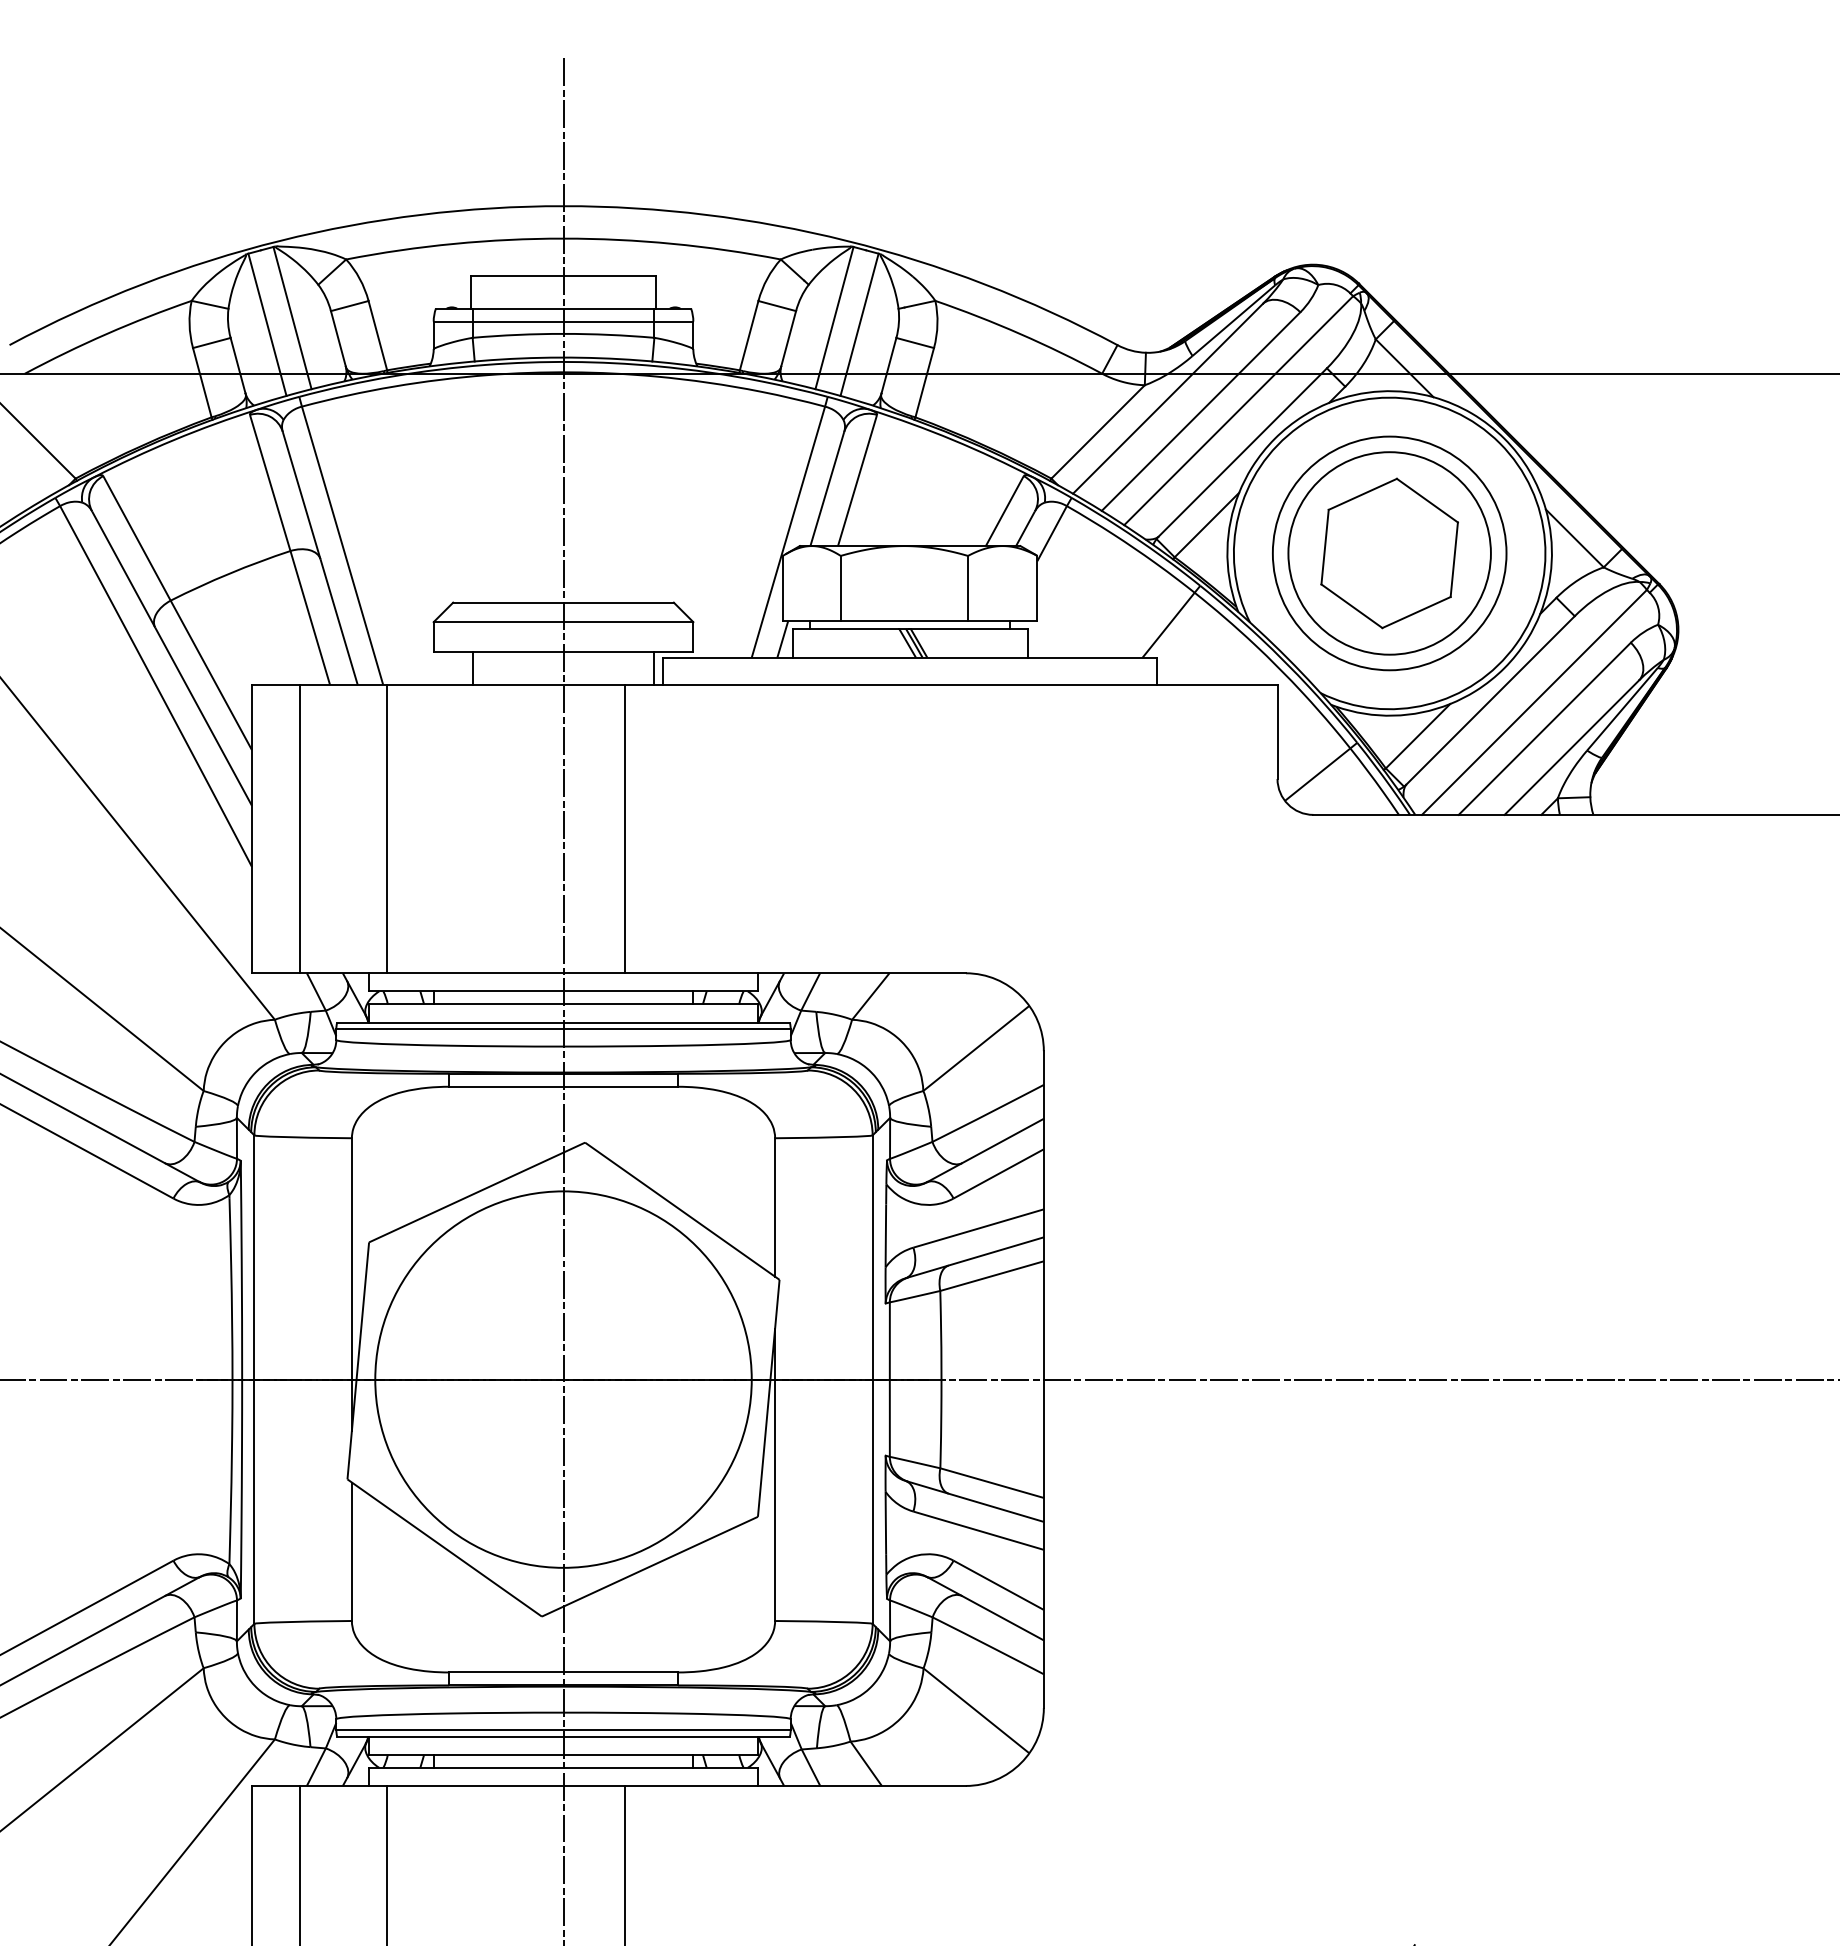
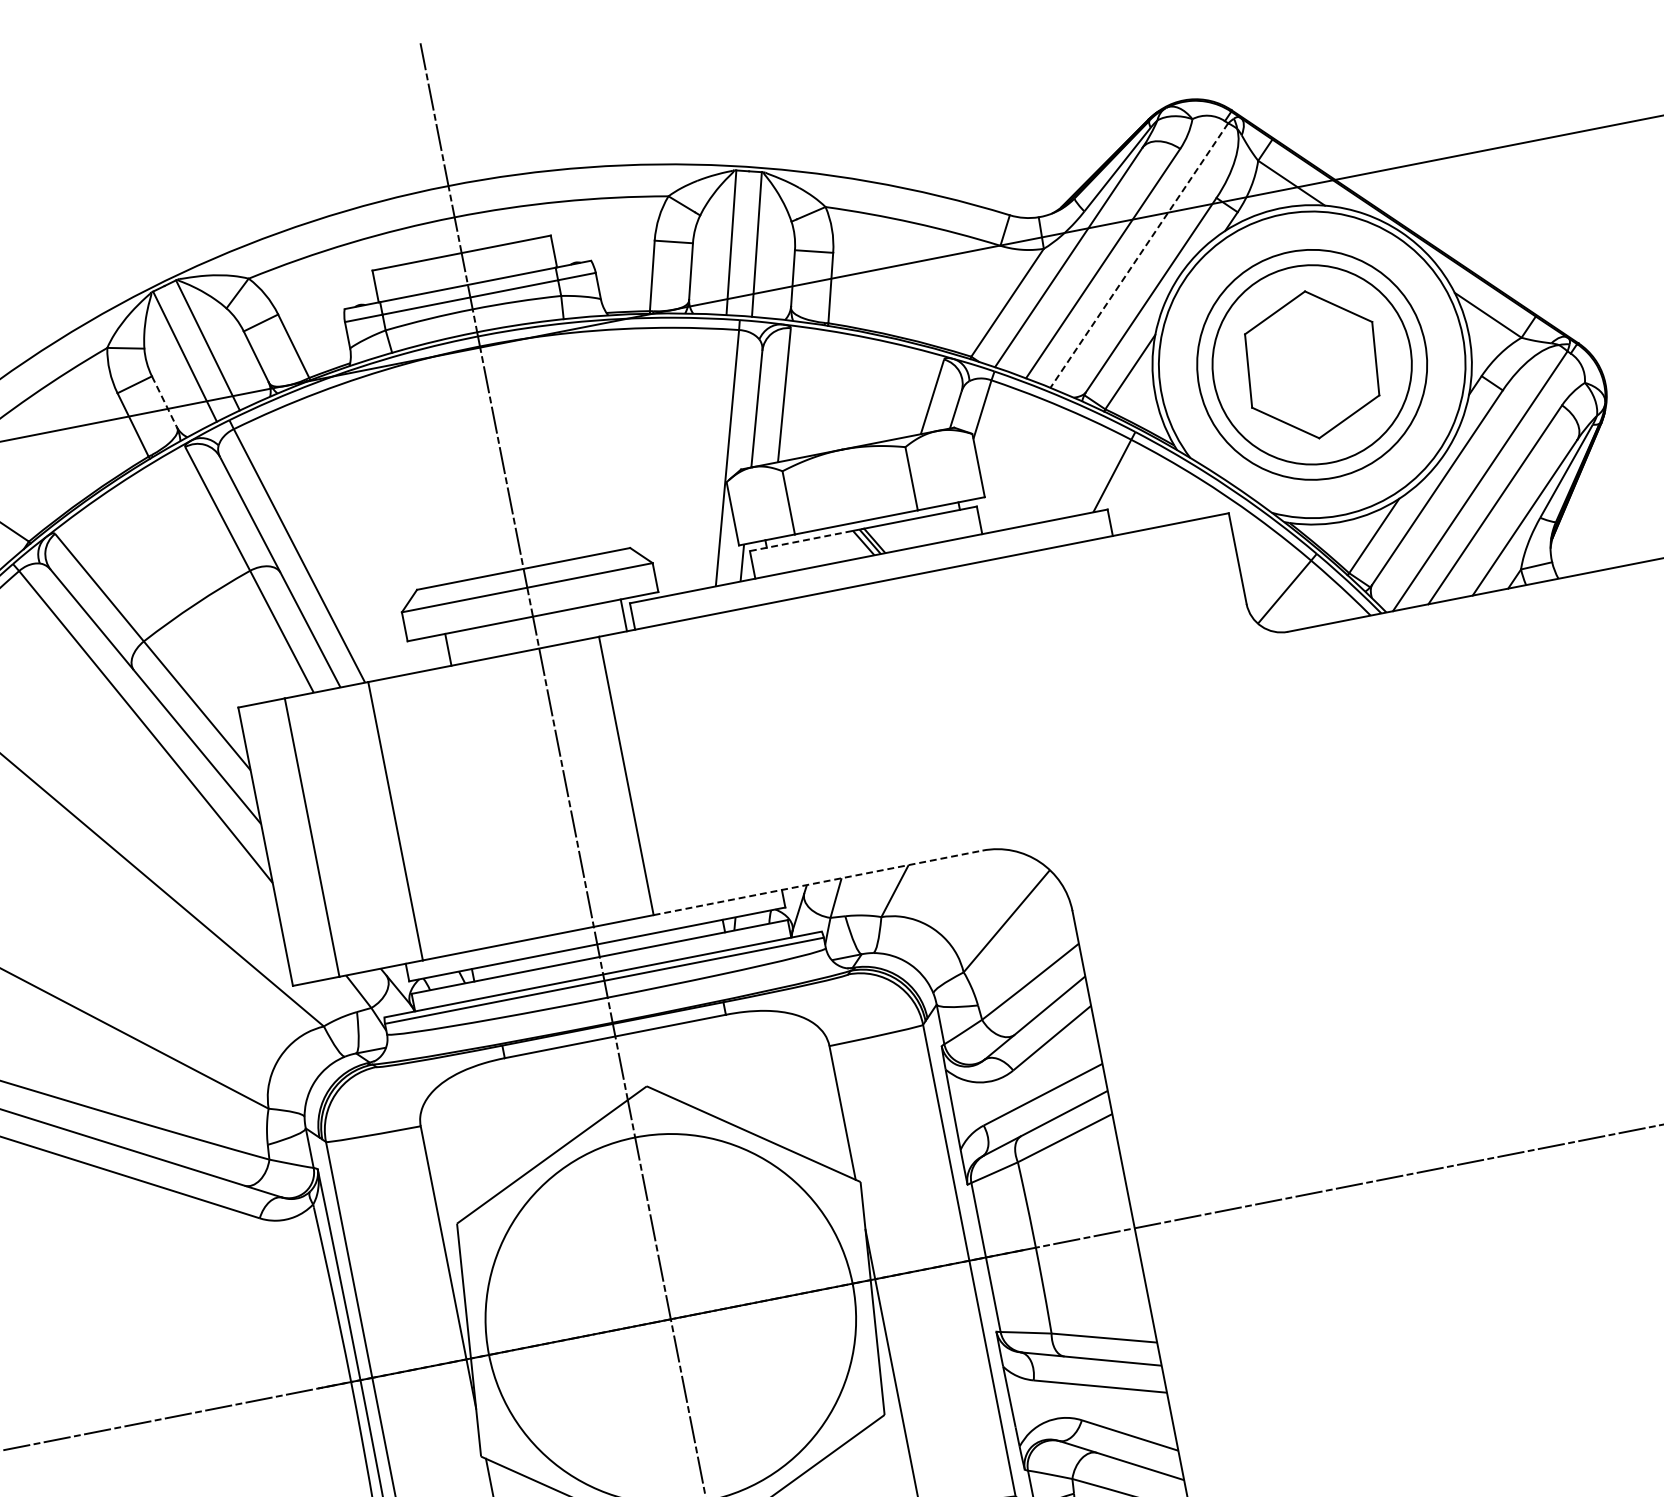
line: (238, 365) -> (164, 401), solid -> dashed
line: (1238, 410) -> (1139, 255), solid -> dashed
line: (846, 629) -> (802, 541), solid -> dashed
line: (796, 973) -> (818, 882), solid -> dashed

